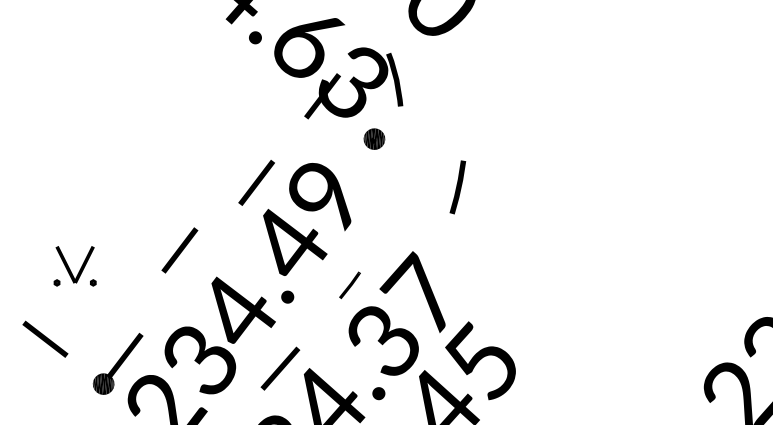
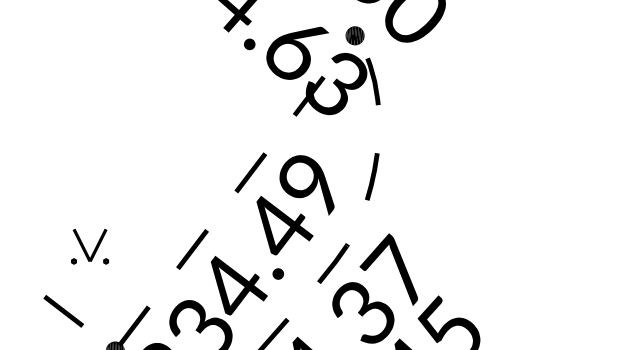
part: (374, 138) -> (355, 35), moved
line: (457, 187) -> (371, 176), moved
line: (179, 250) -> (192, 249), moved
part: (349, 285) -> (332, 263), size x1.67

